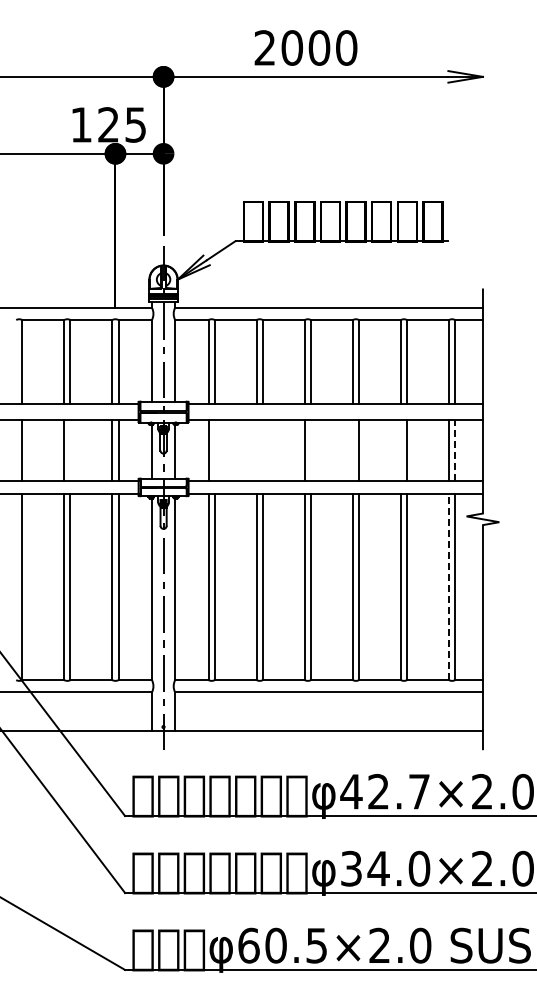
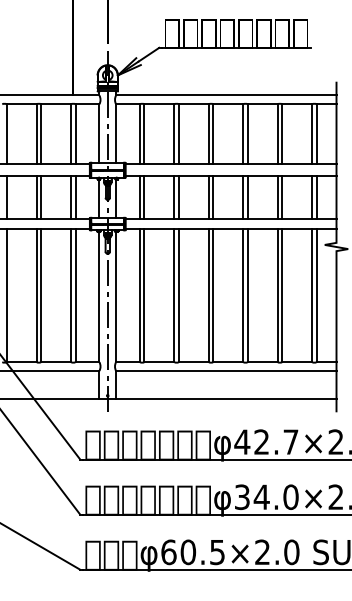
line: (70, 450) -> (41, 197), added
line: (214, 450) -> (144, 197), added
line: (256, 450) -> (174, 197), added
line: (262, 450) -> (178, 197), added
line: (310, 450) -> (212, 197), added
line: (352, 450) -> (243, 197), added
line: (400, 450) -> (277, 197), added
line: (455, 450) -> (316, 197), dashed -> solid
line: (449, 586) -> (312, 295), dashed -> solid

